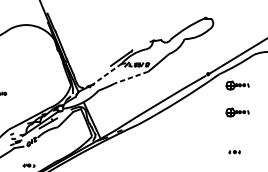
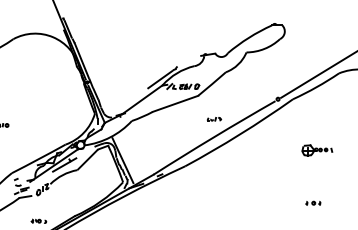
line: (106, 74) -> (142, 99), dashed -> solid
line: (131, 78) -> (175, 104), dashed -> solid
part: (237, 85) -> (317, 114), removed
part: (160, 89) -> (214, 119), added

